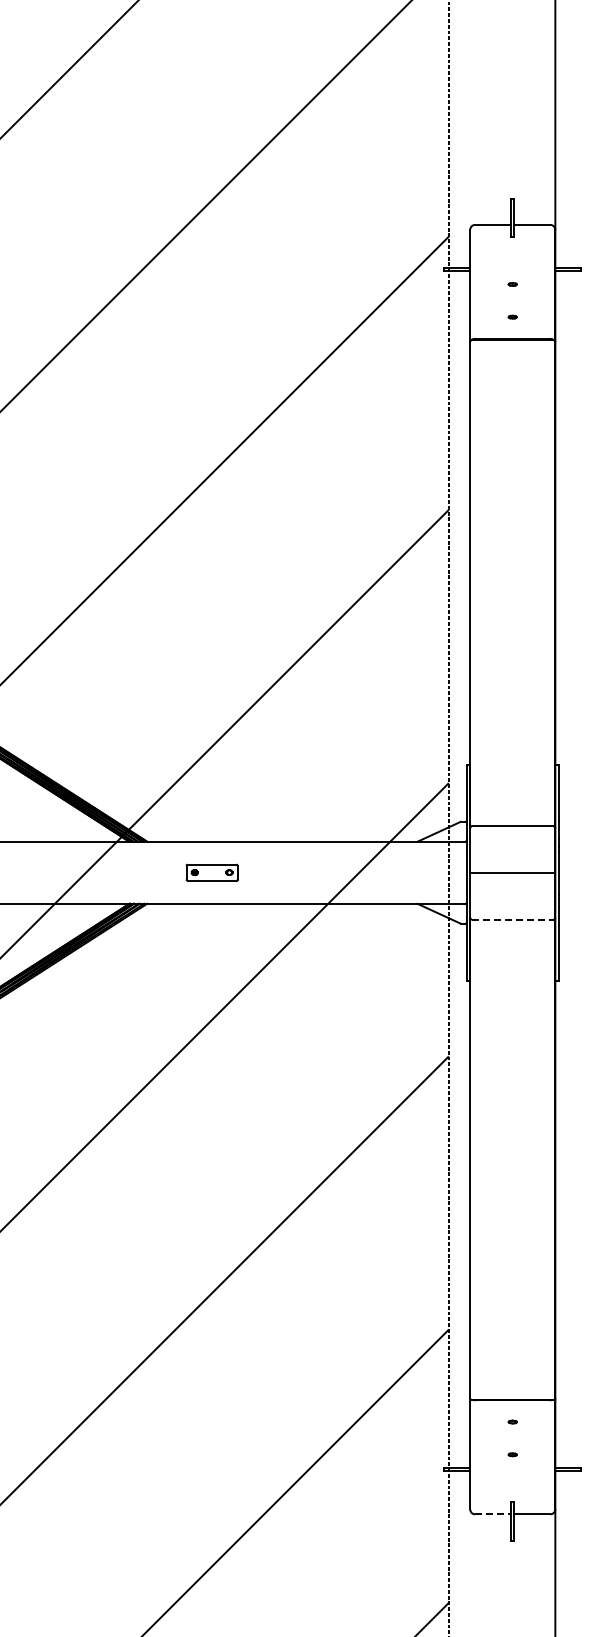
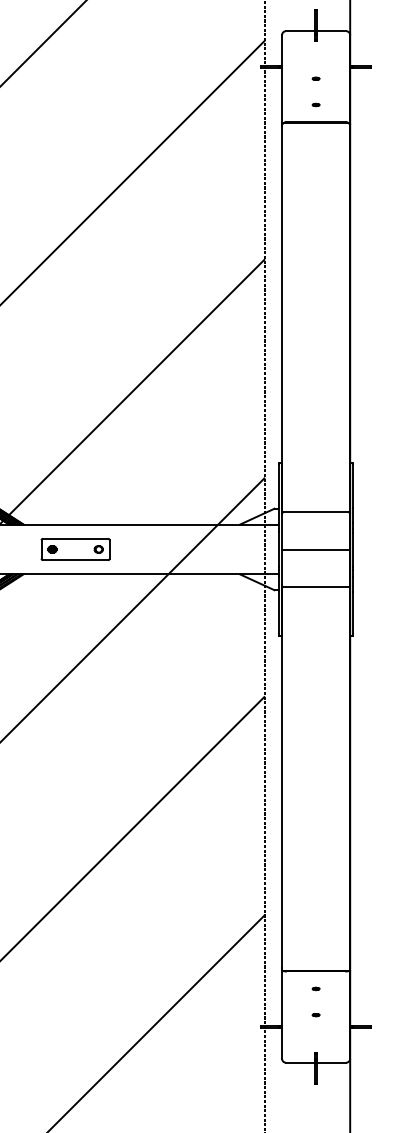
part: (211, 872) -> (75, 549), size x1.67
line: (512, 919) -> (315, 586), dashed -> solid
line: (493, 1514) -> (300, 1062), dashed -> solid

